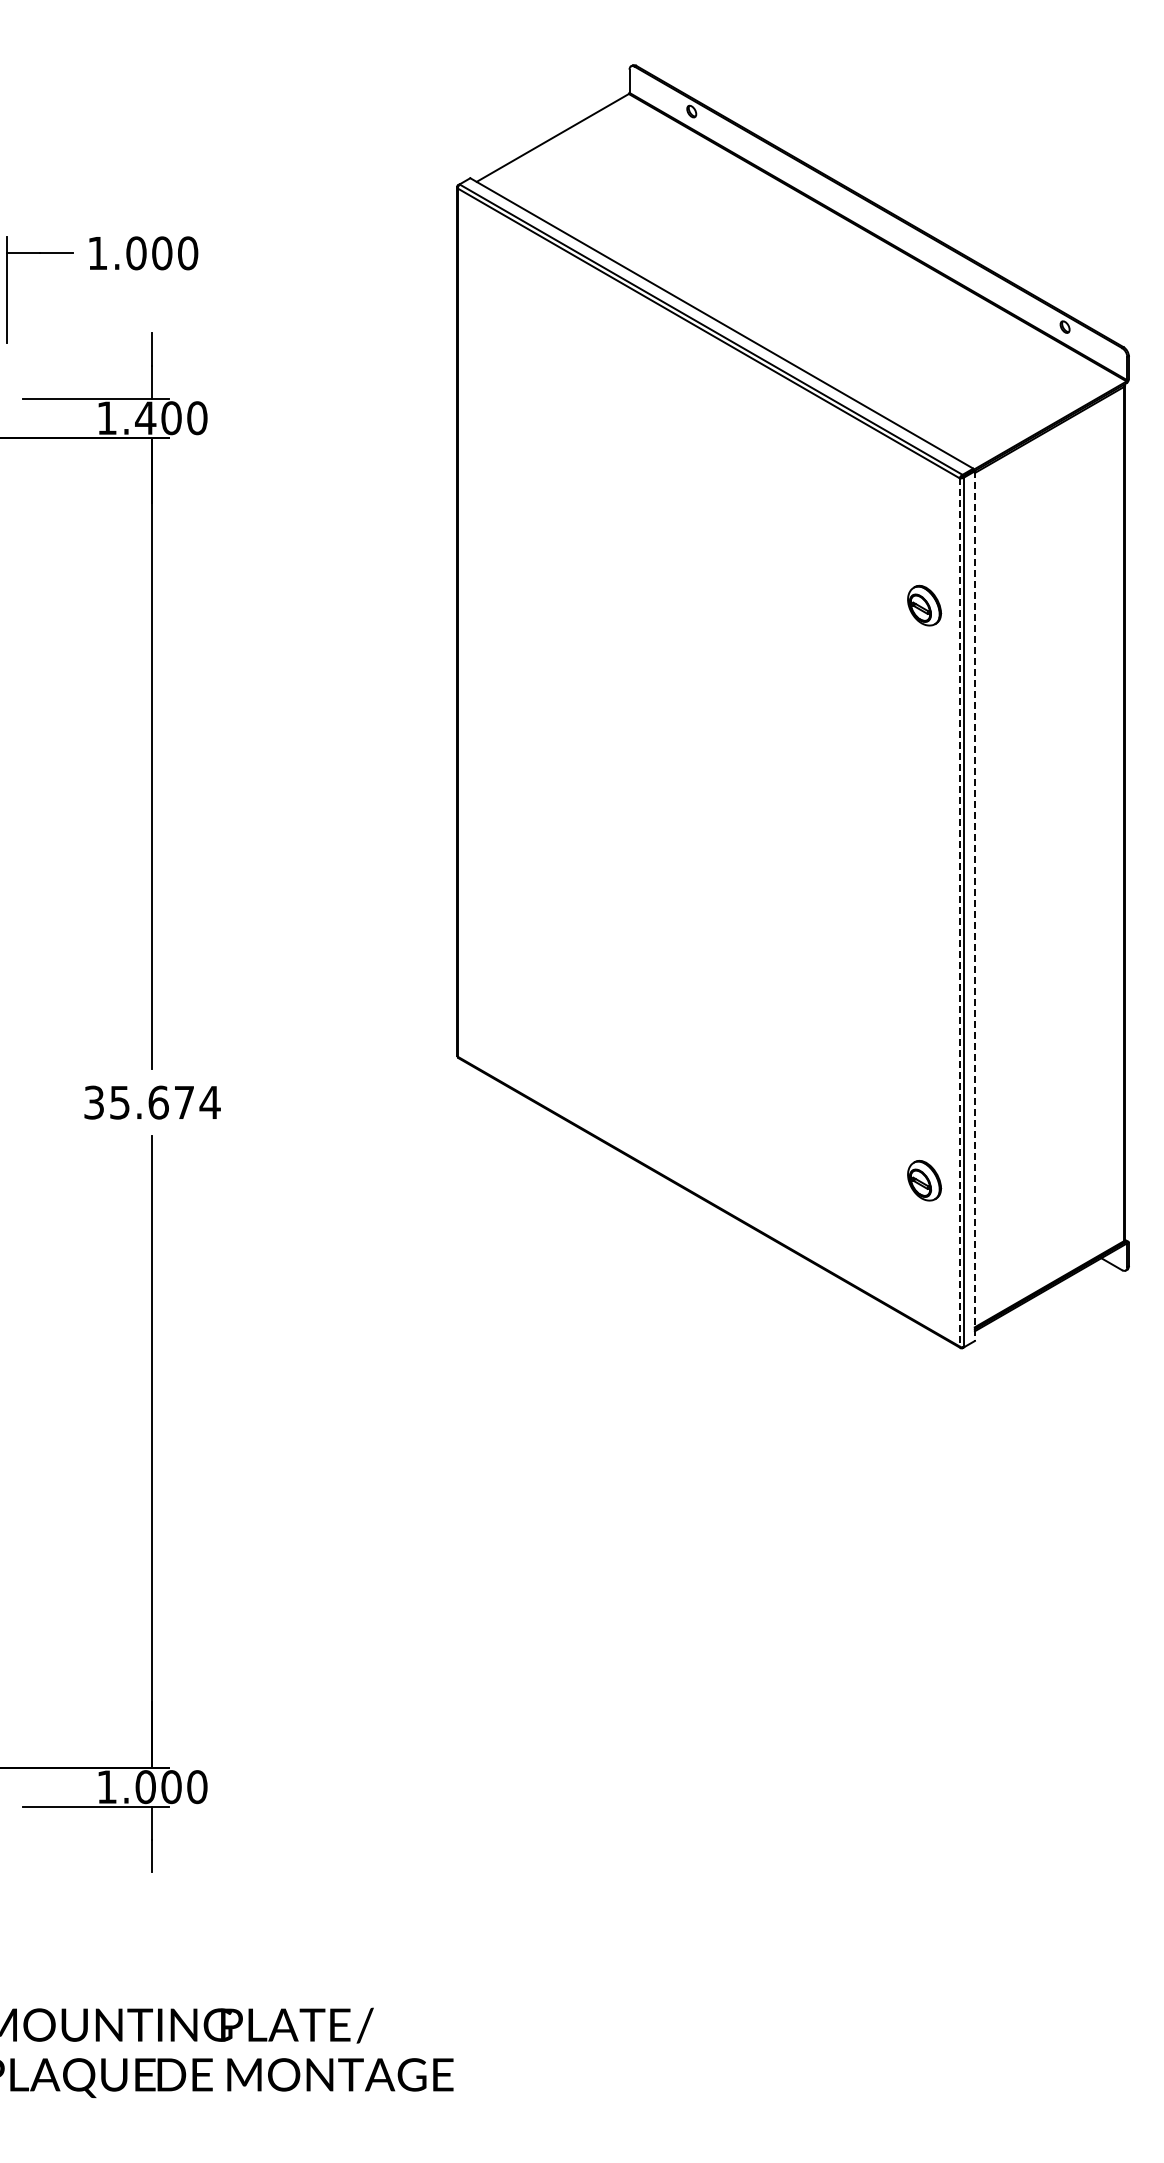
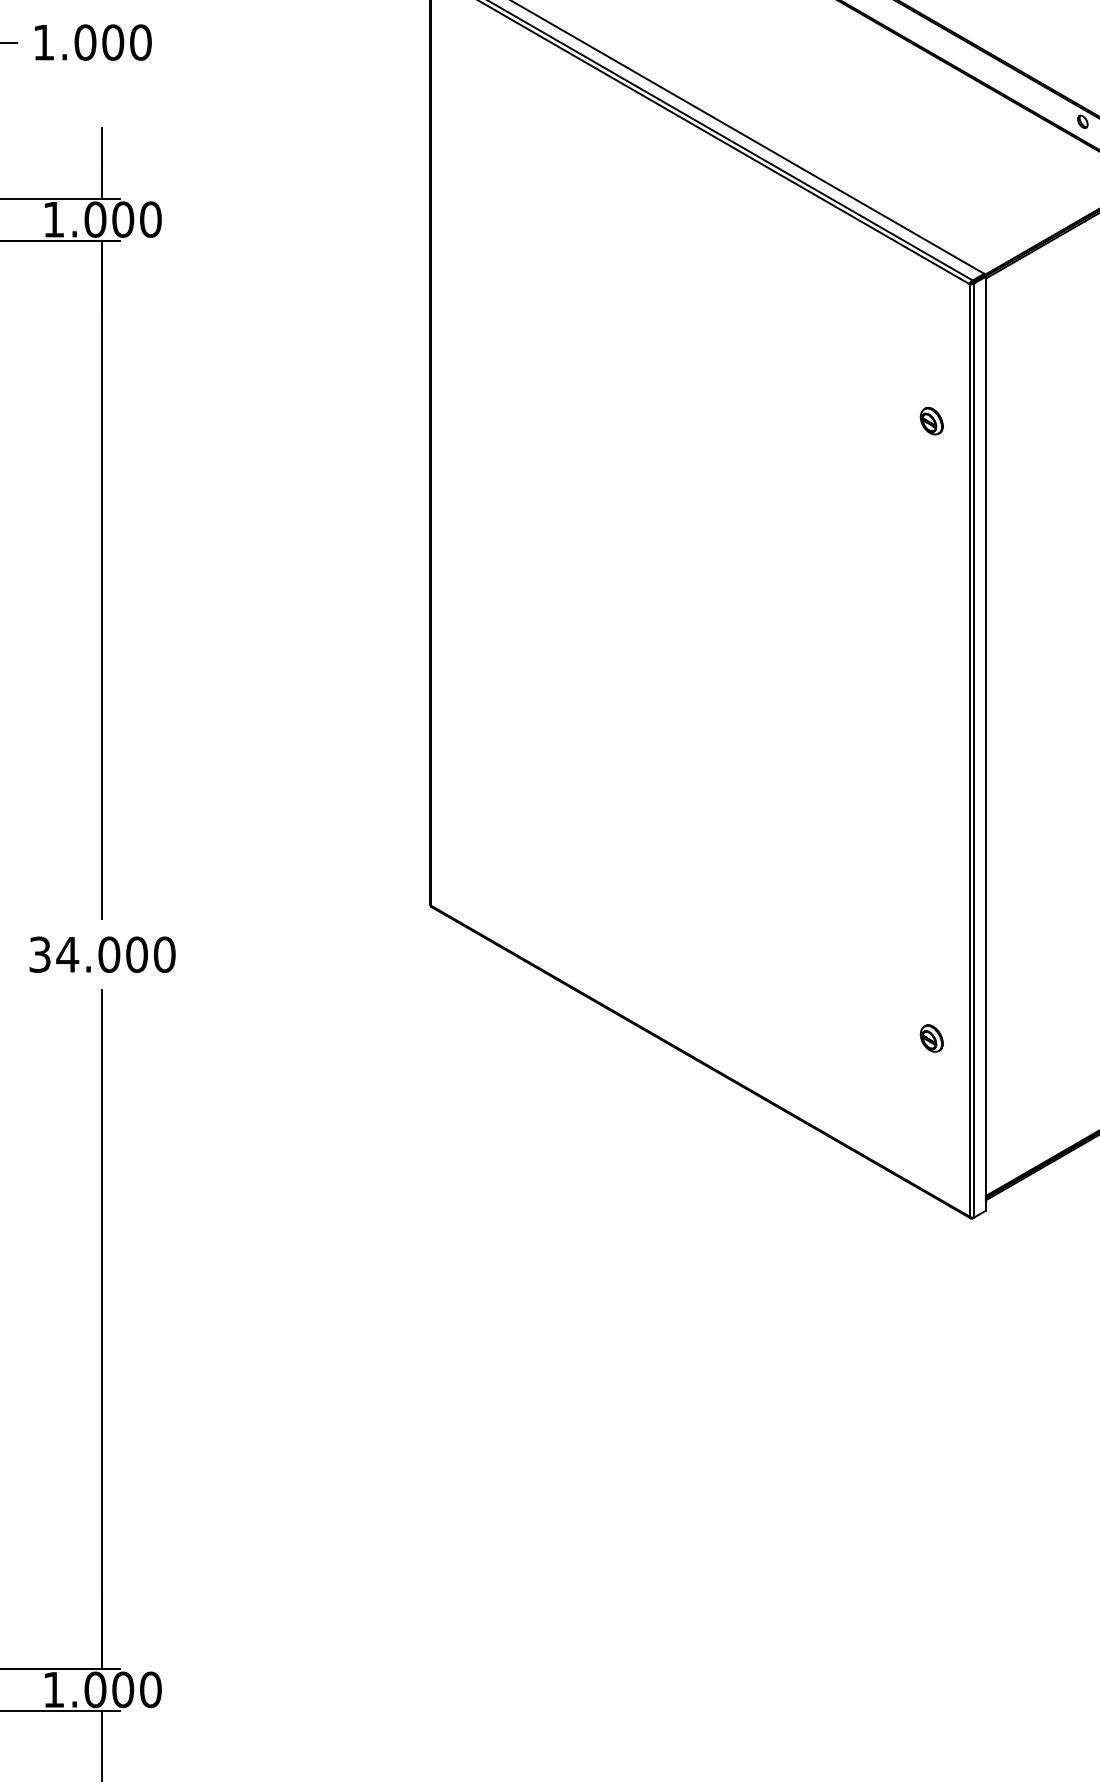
text: (145, 418) -> (95, 219), 1.400 -> 1.000
part: (924, 605) -> (931, 420), size x0.62
line: (974, 906) -> (985, 744), dashed -> solid
line: (959, 912) -> (969, 750), dashed -> solid
text: (164, 1102) -> (115, 954), 35.674 -> 34.000
part: (924, 1180) -> (931, 1038), size x0.62

